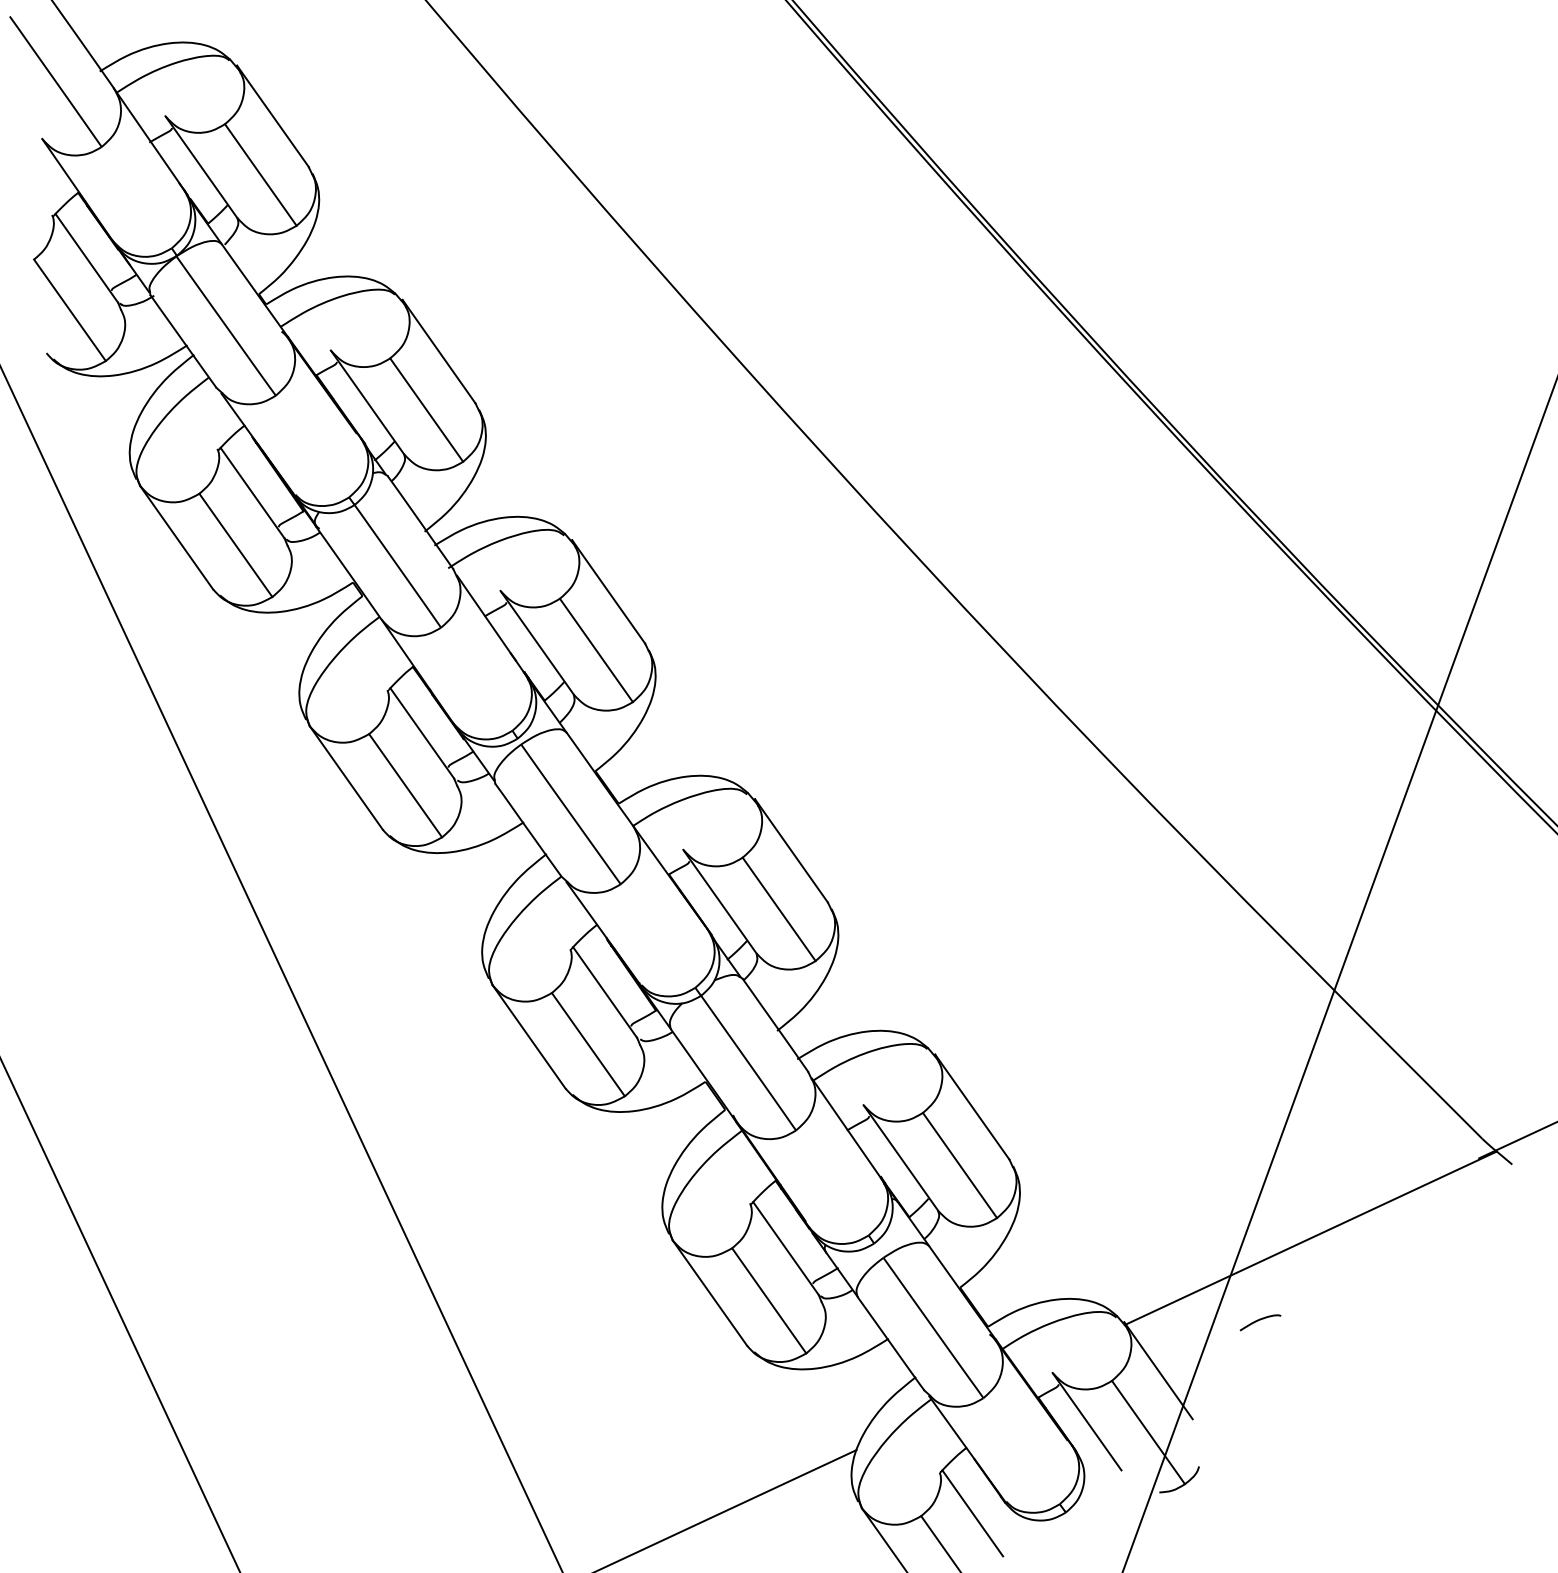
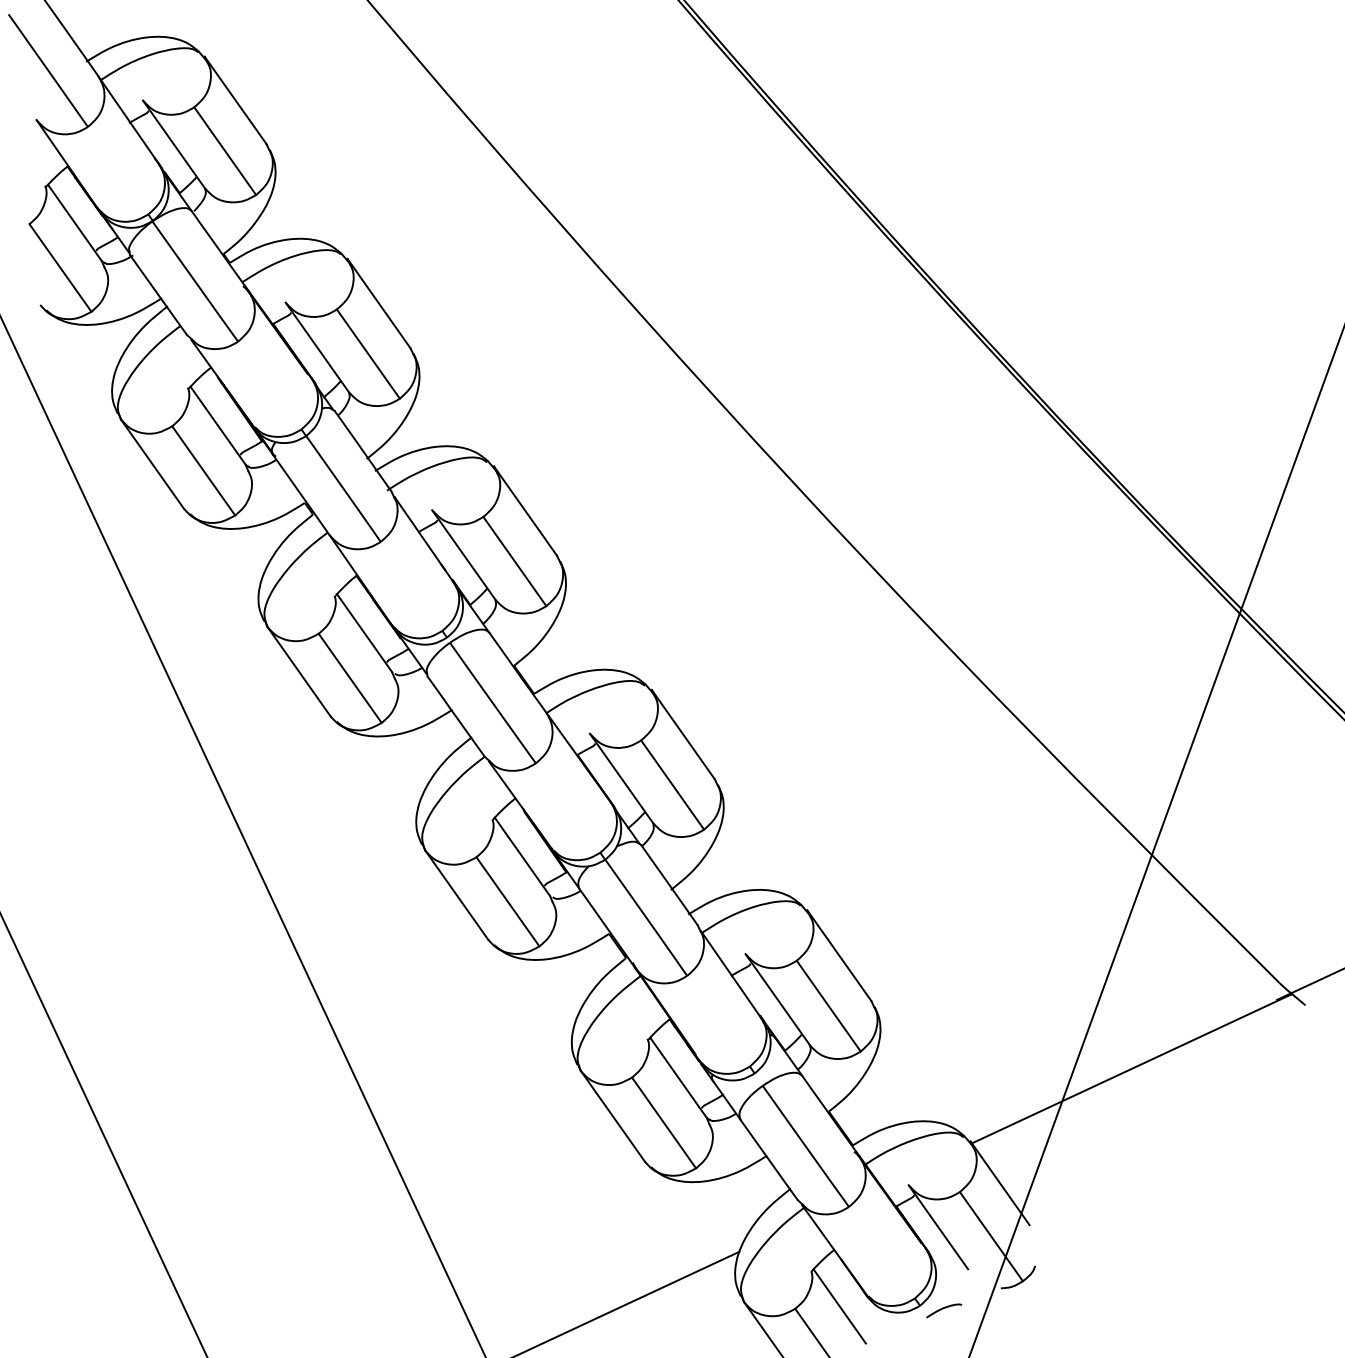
curve: (1259, 1321) -> (943, 1309), moved

